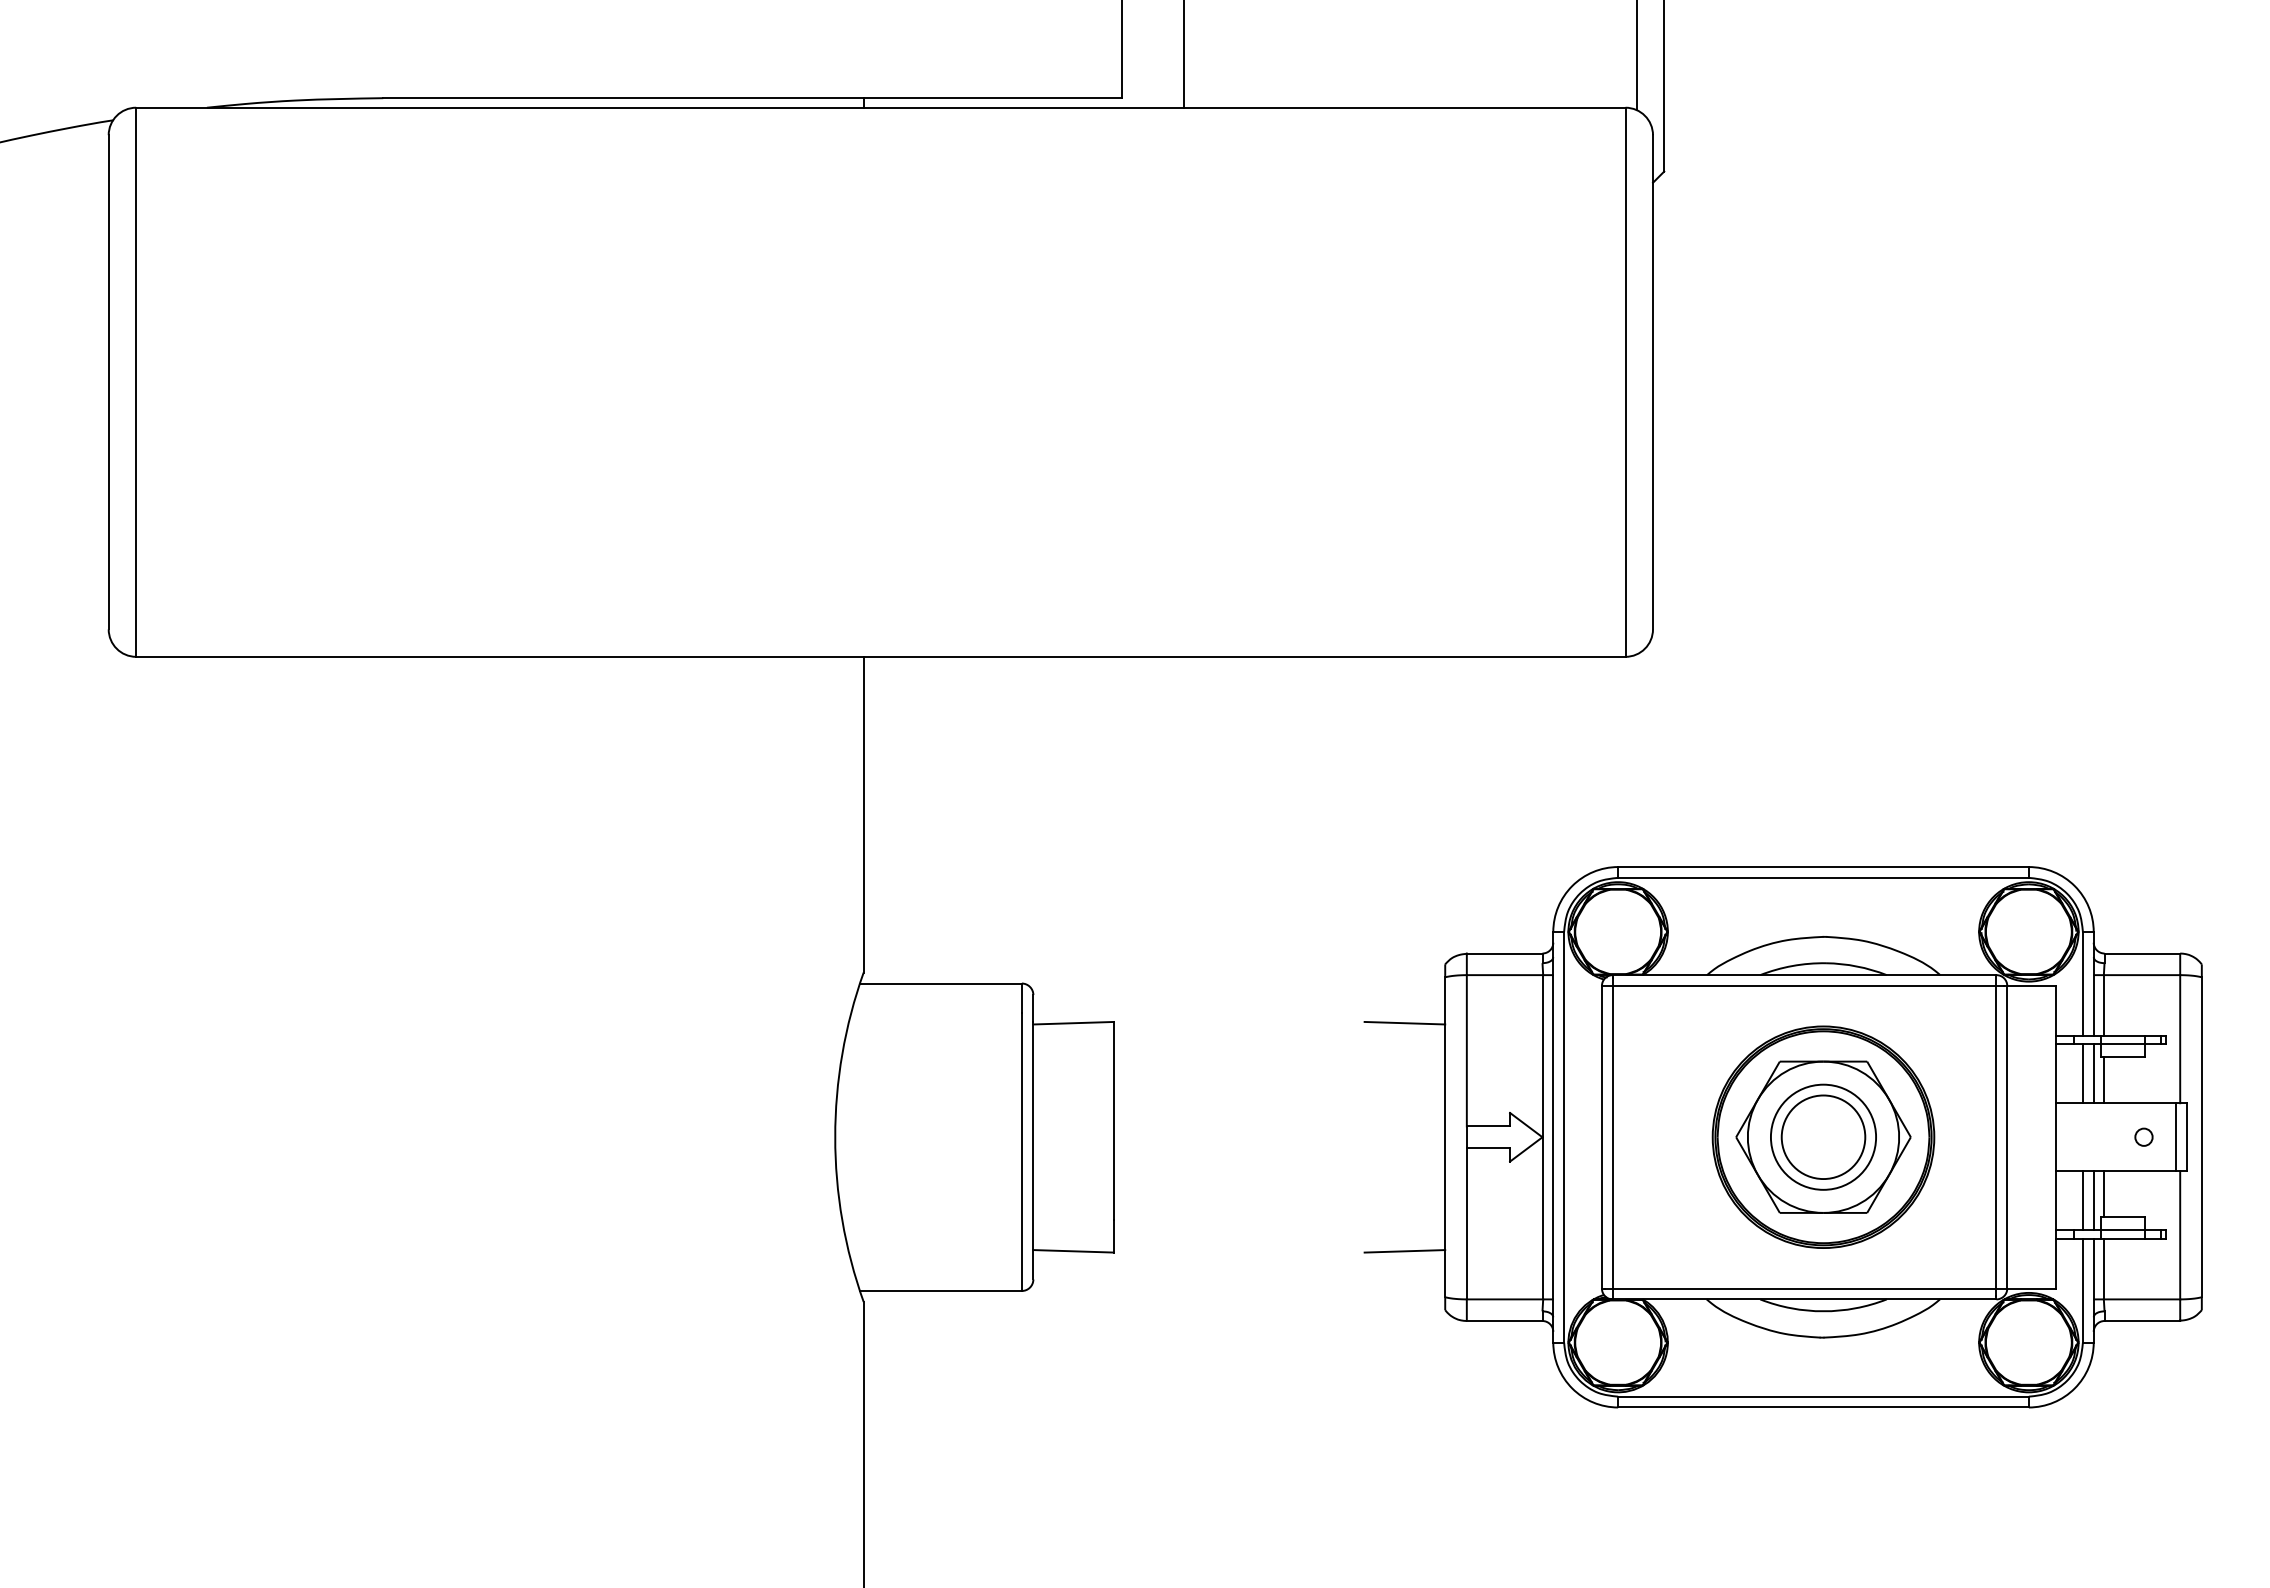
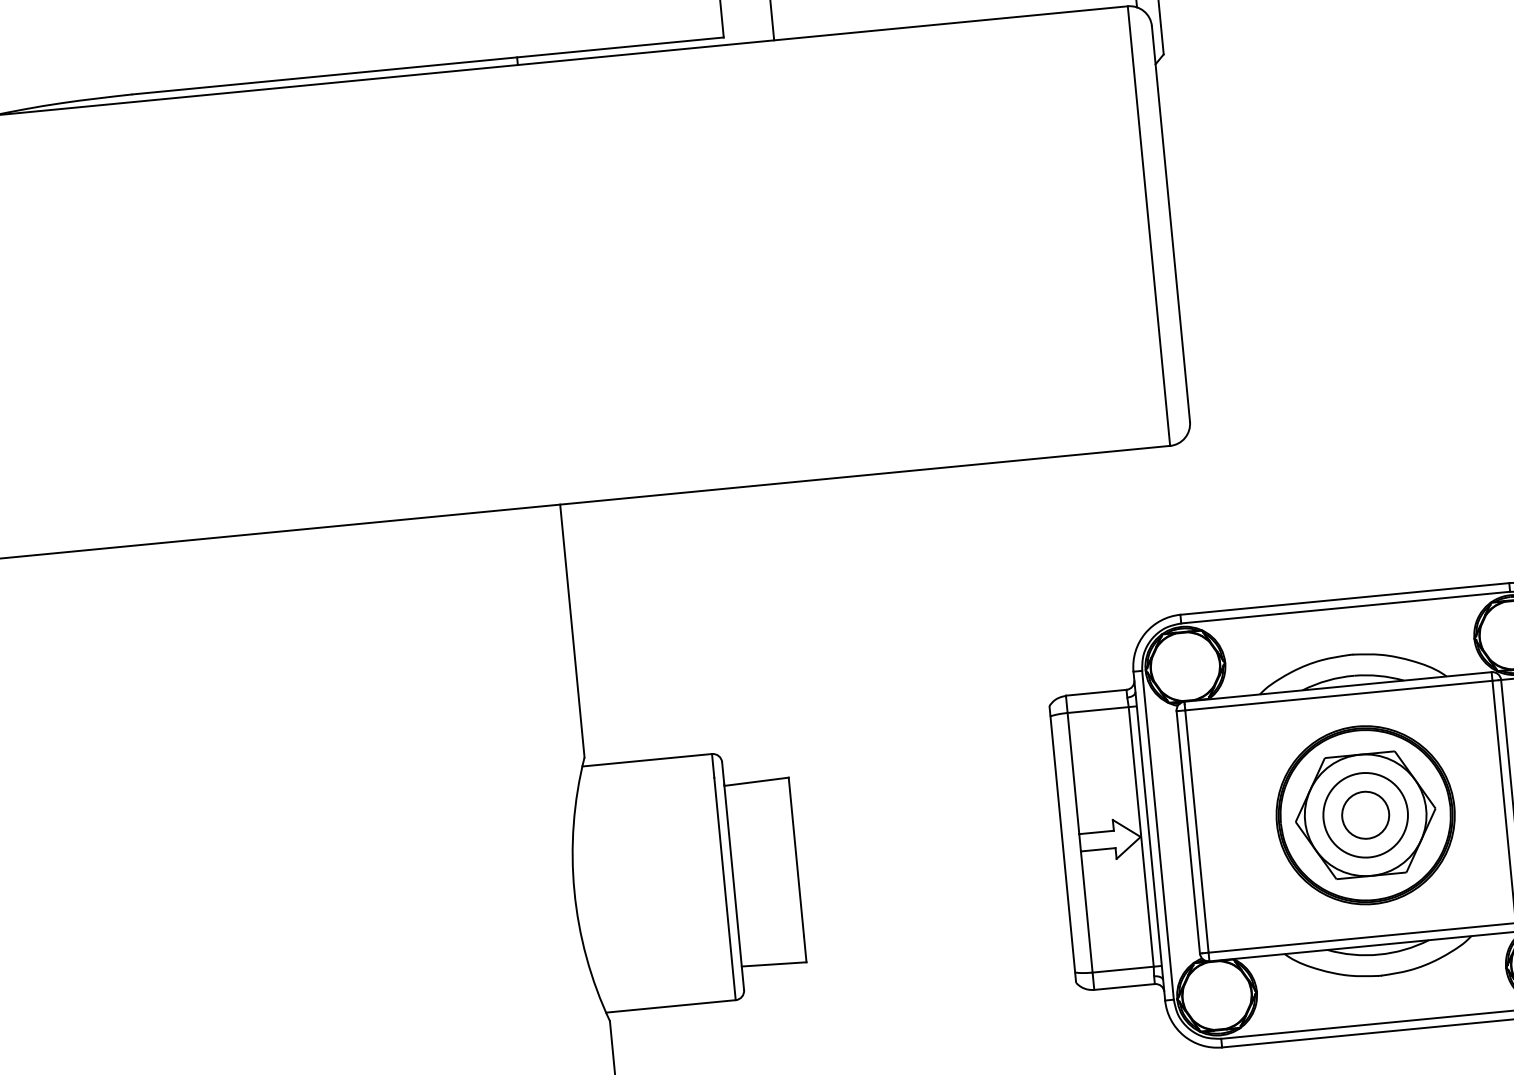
line: (1404, 1022) -> (1021, 755), removed
circle: (1823, 1137) -> (1365, 815), size x0.7
line: (1404, 1251) -> (1039, 939), removed

